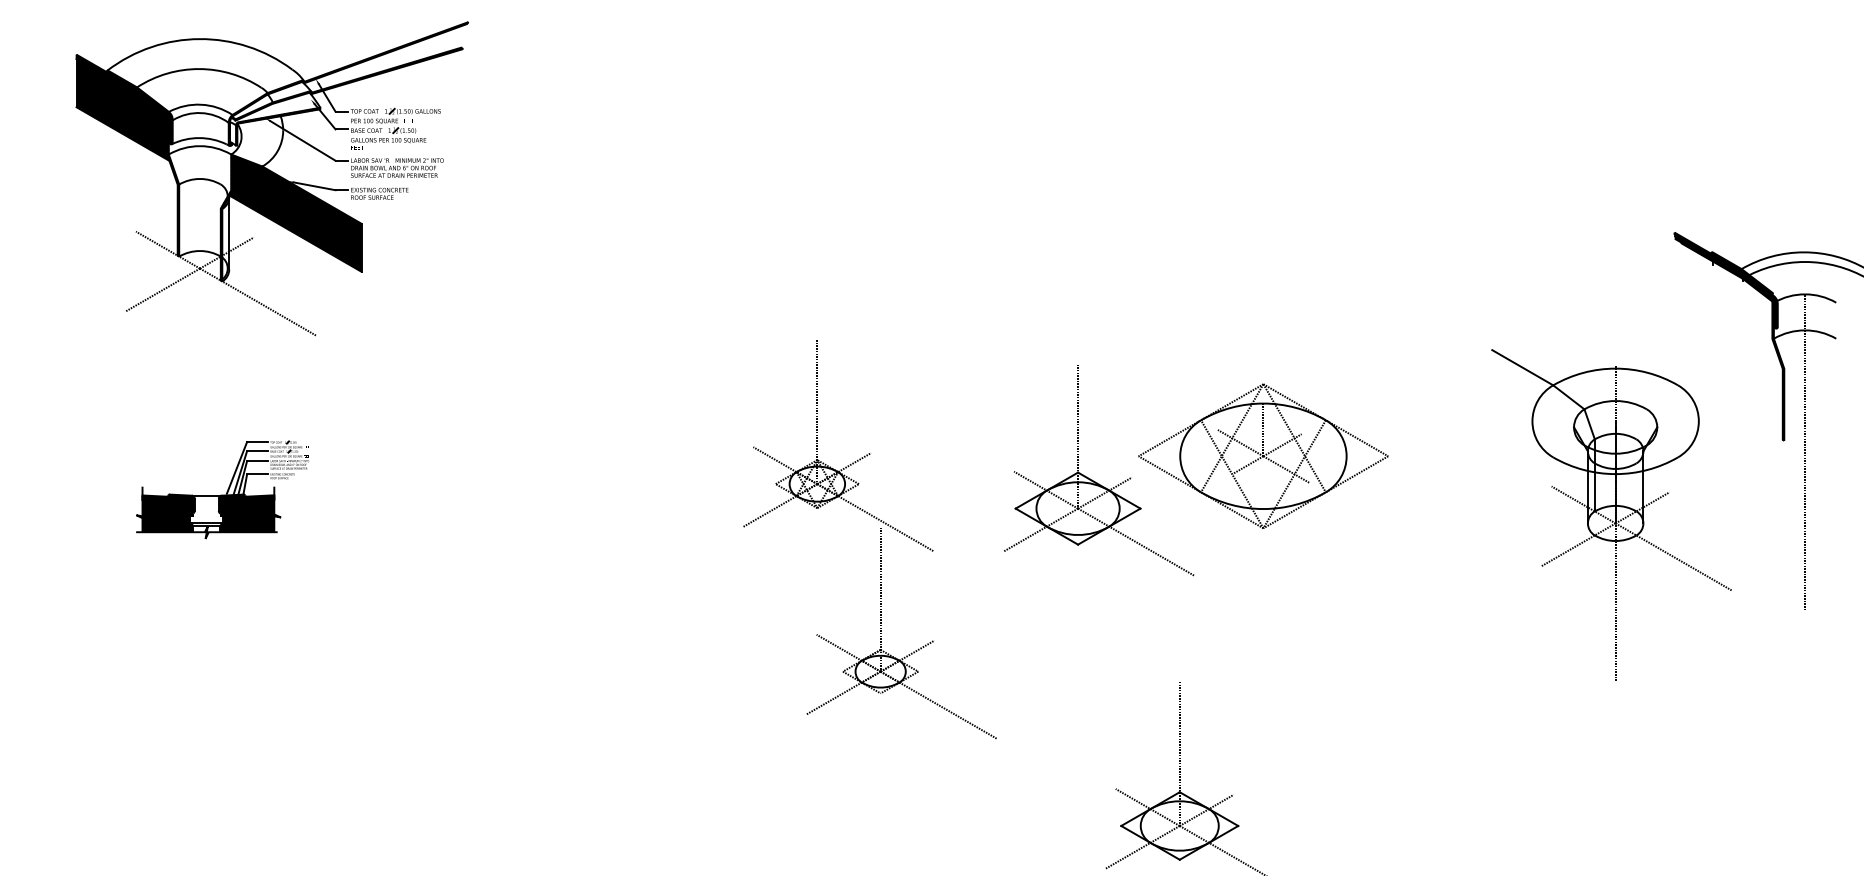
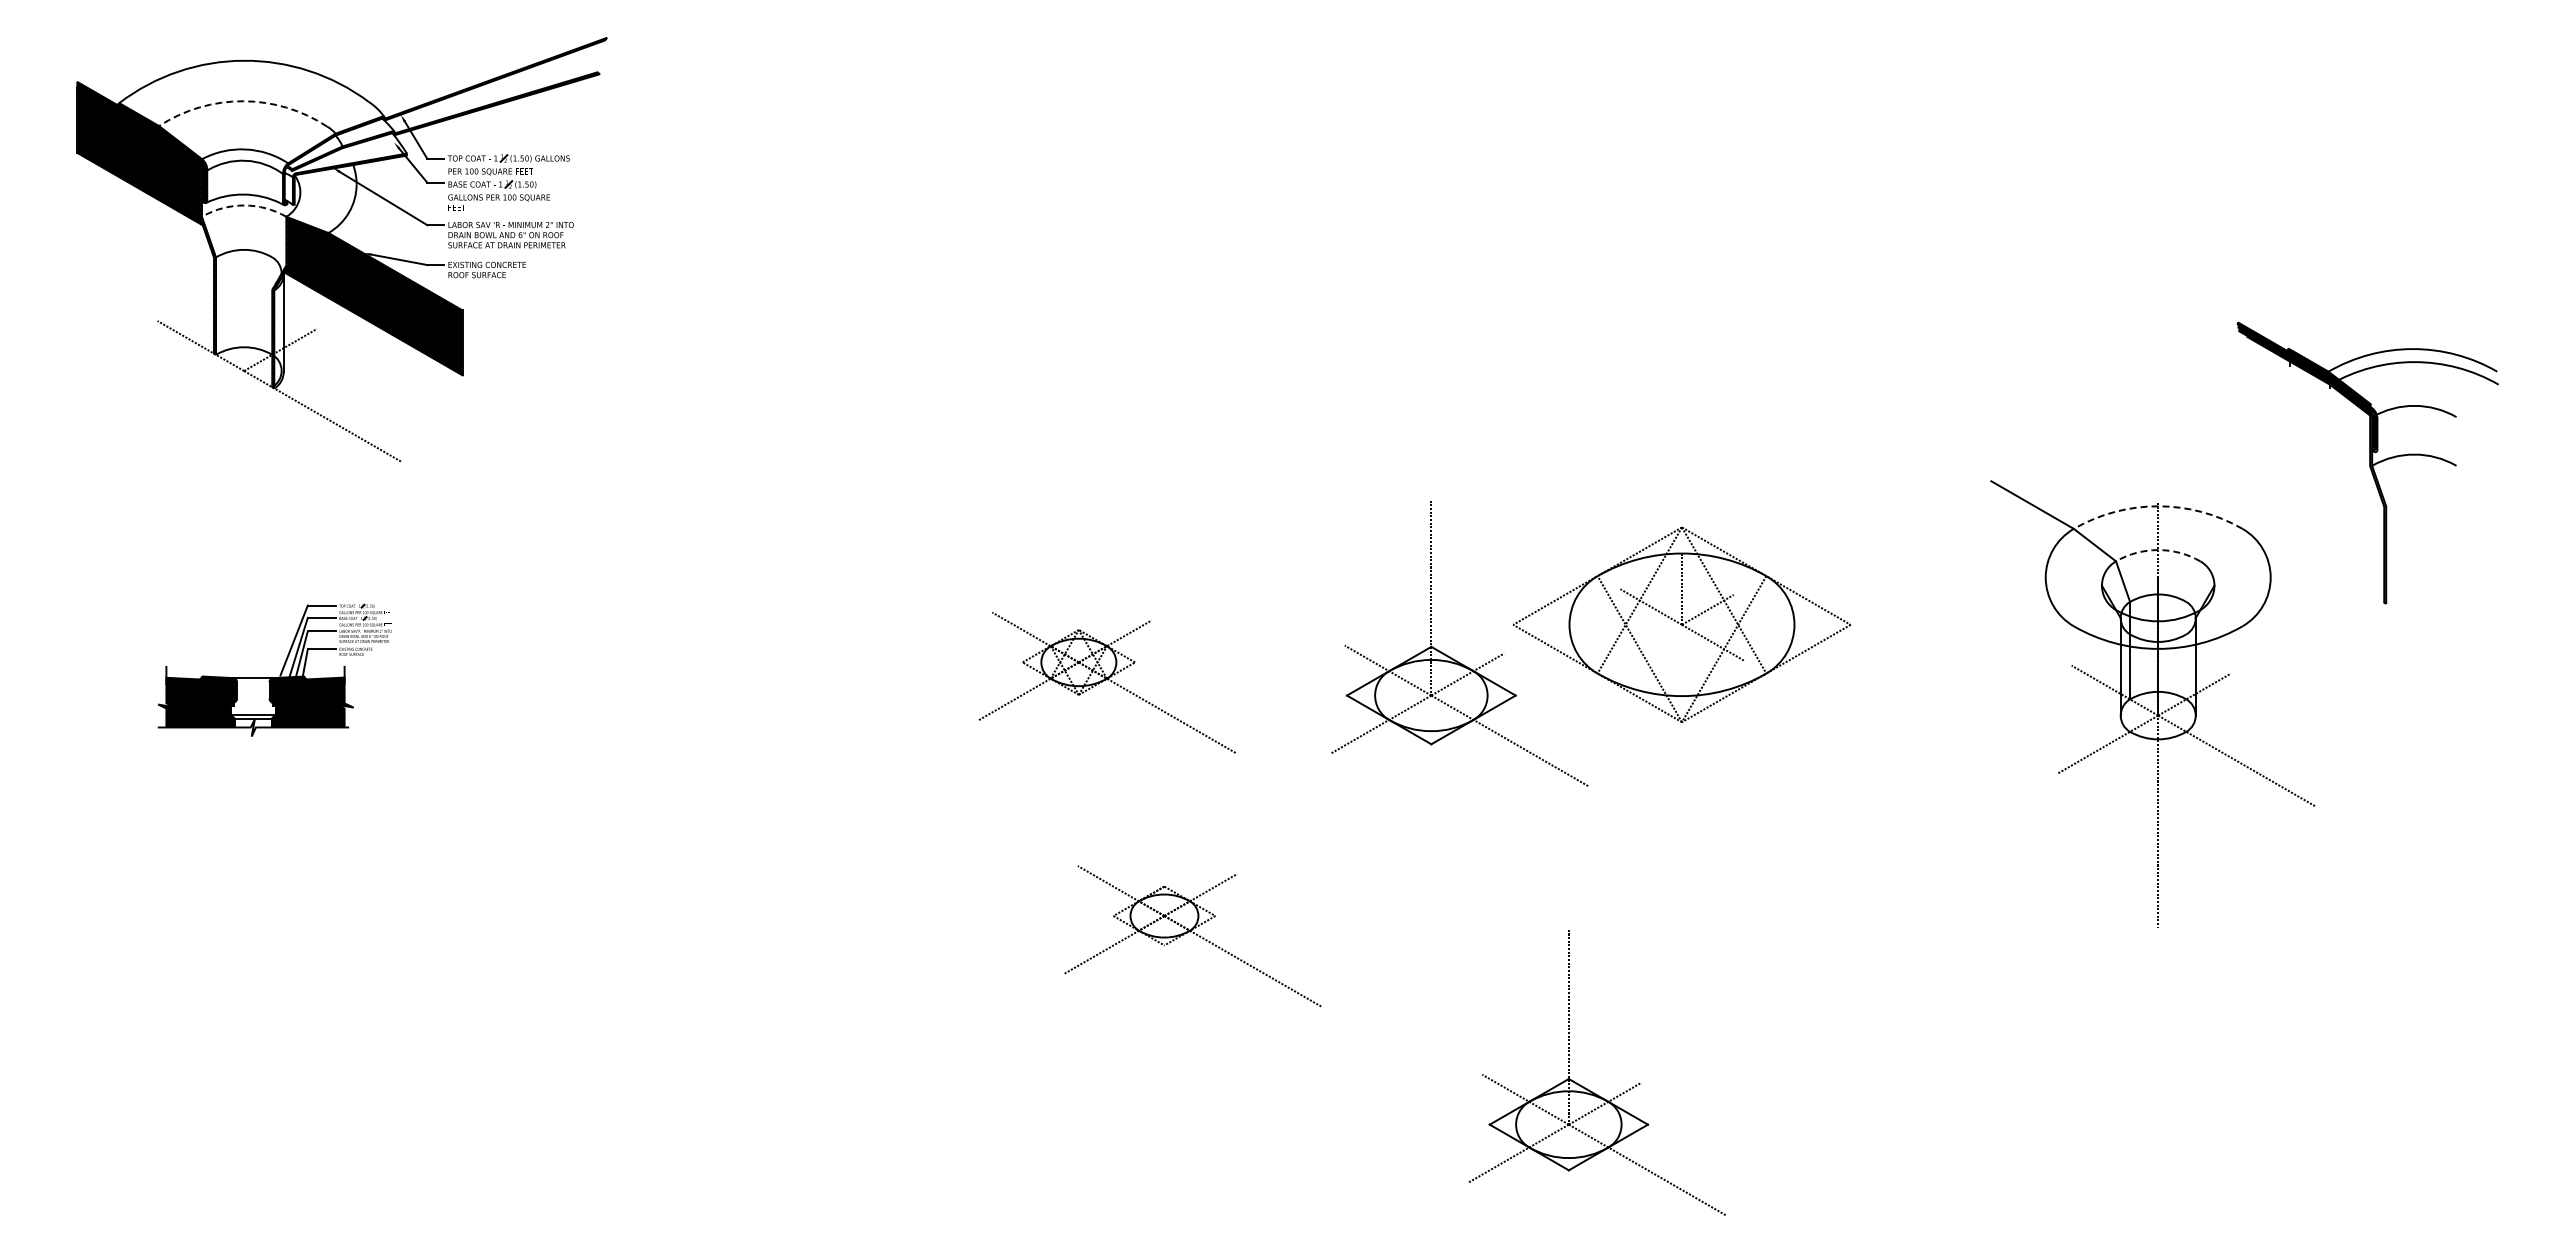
arc: (199, 69) -> (243, 101), solid -> dashed
arc: (200, 146) -> (244, 205), solid -> dashed
line: (163, 289) -> (194, 399), removed
arc: (1615, 368) -> (2158, 506), solid -> dashed
arc: (1615, 401) -> (2158, 550), solid -> dashed
line: (817, 411) -> (1078, 564), removed
line: (1805, 452) -> (2414, 619), removed
line: (1247, 464) -> (1660, 636), removed
line: (880, 599) -> (1164, 818), removed

